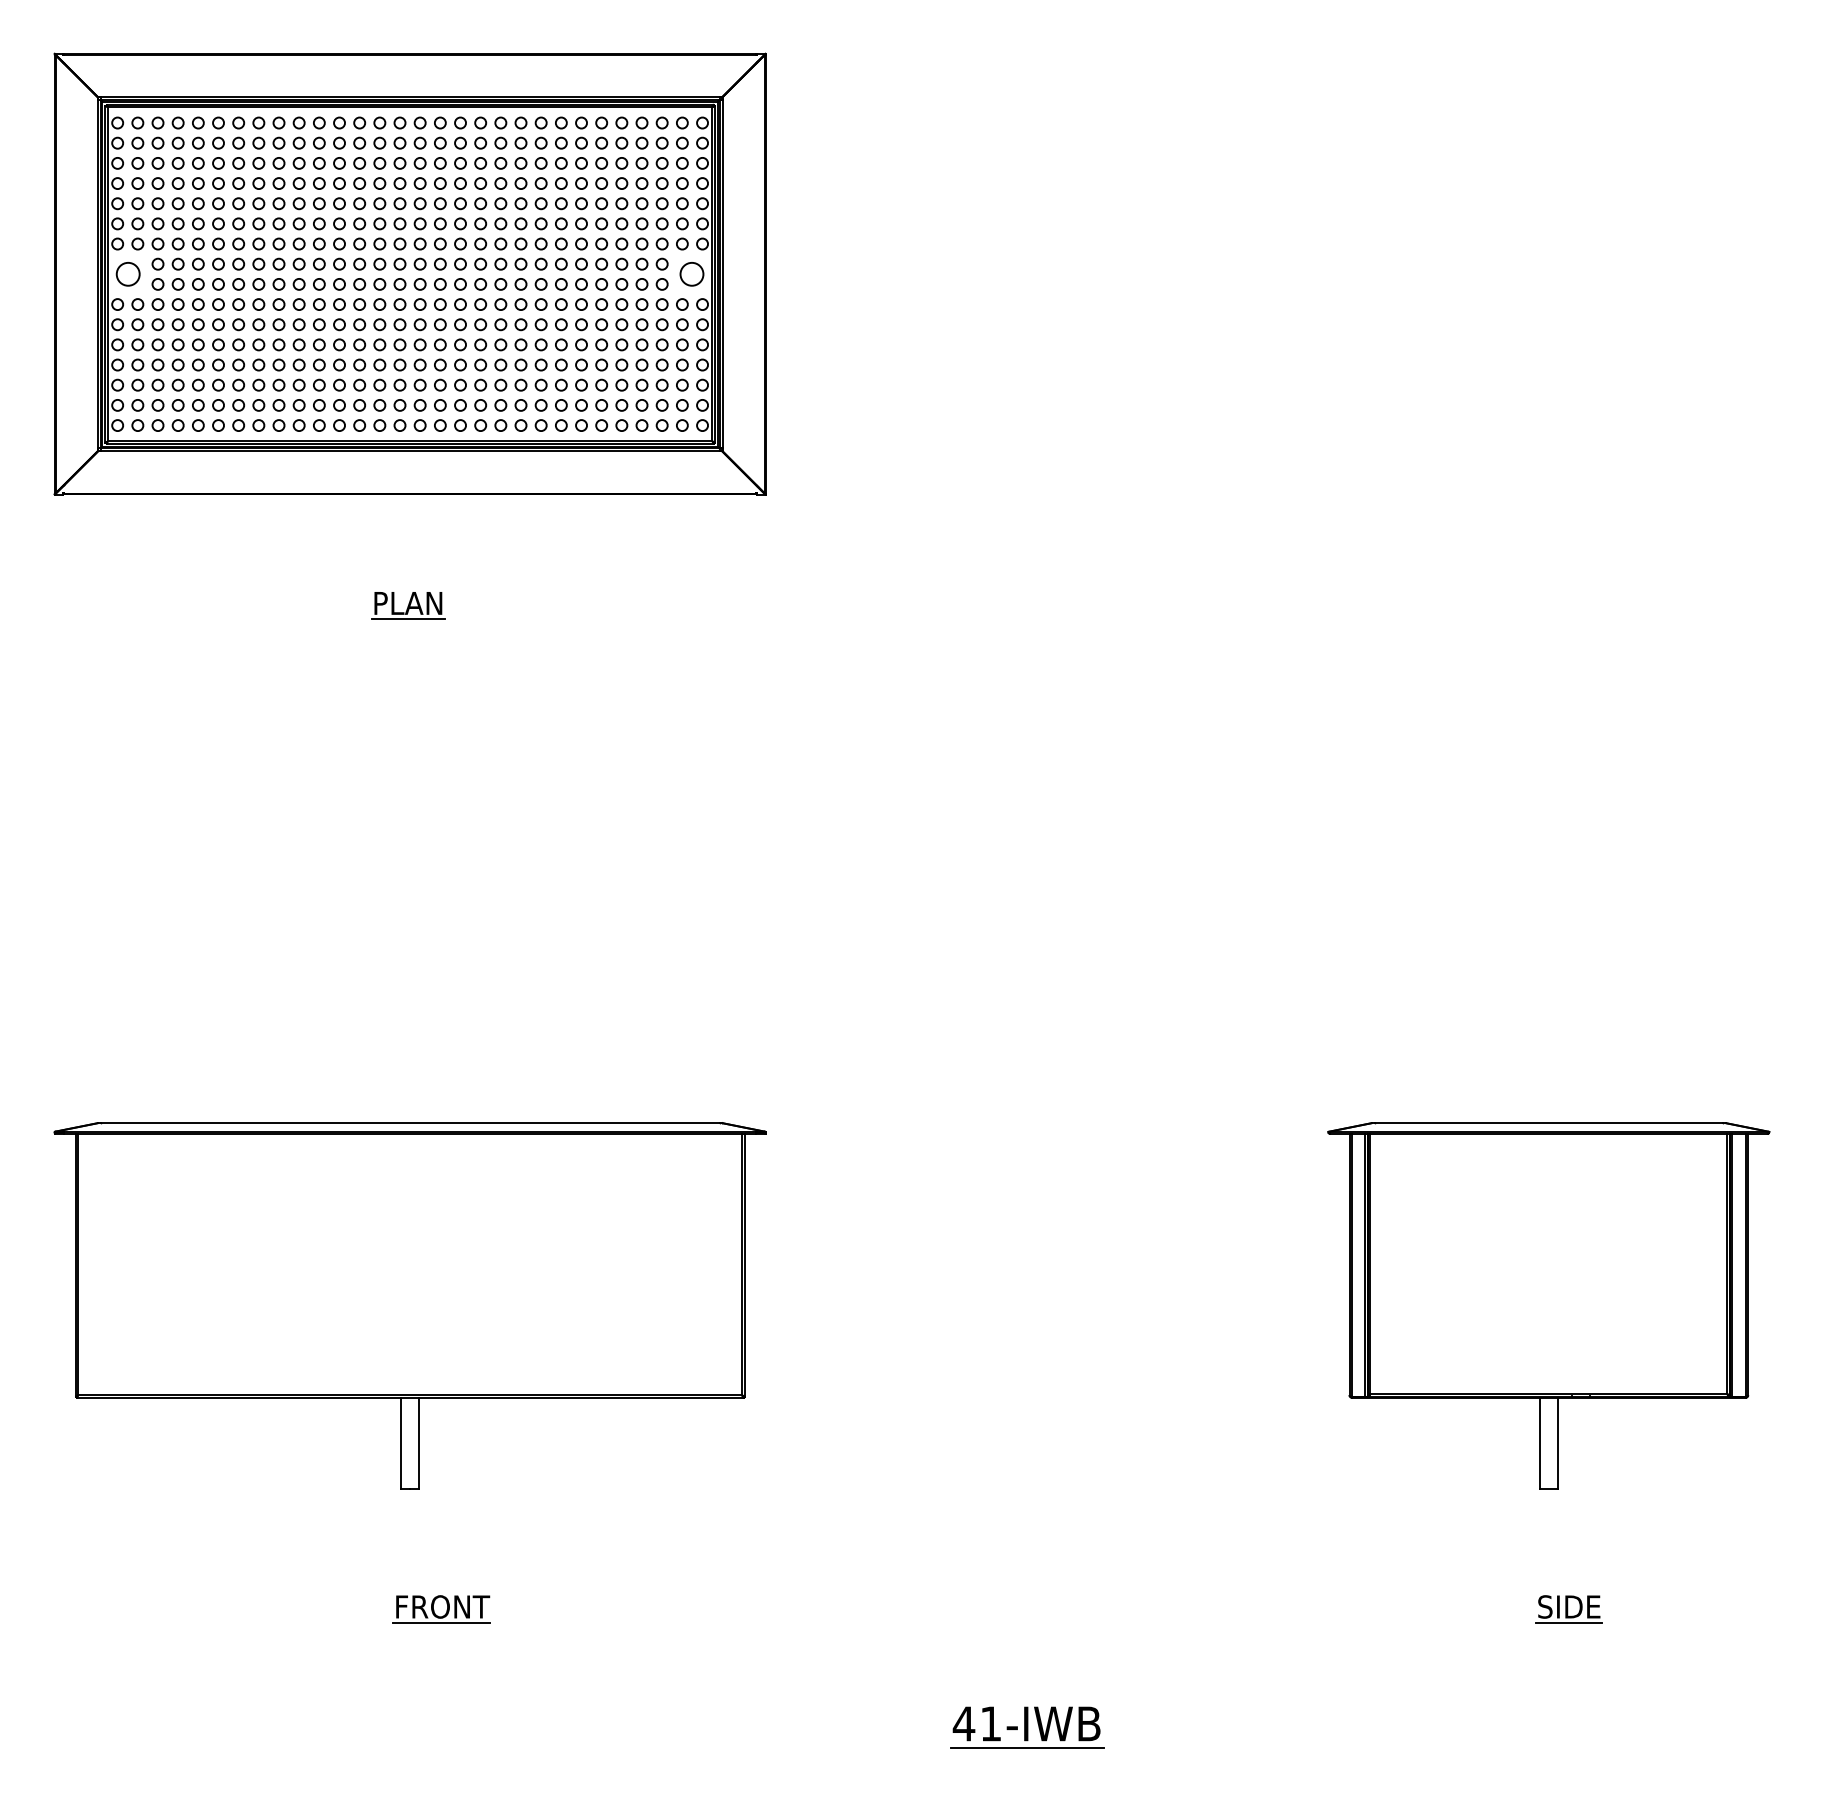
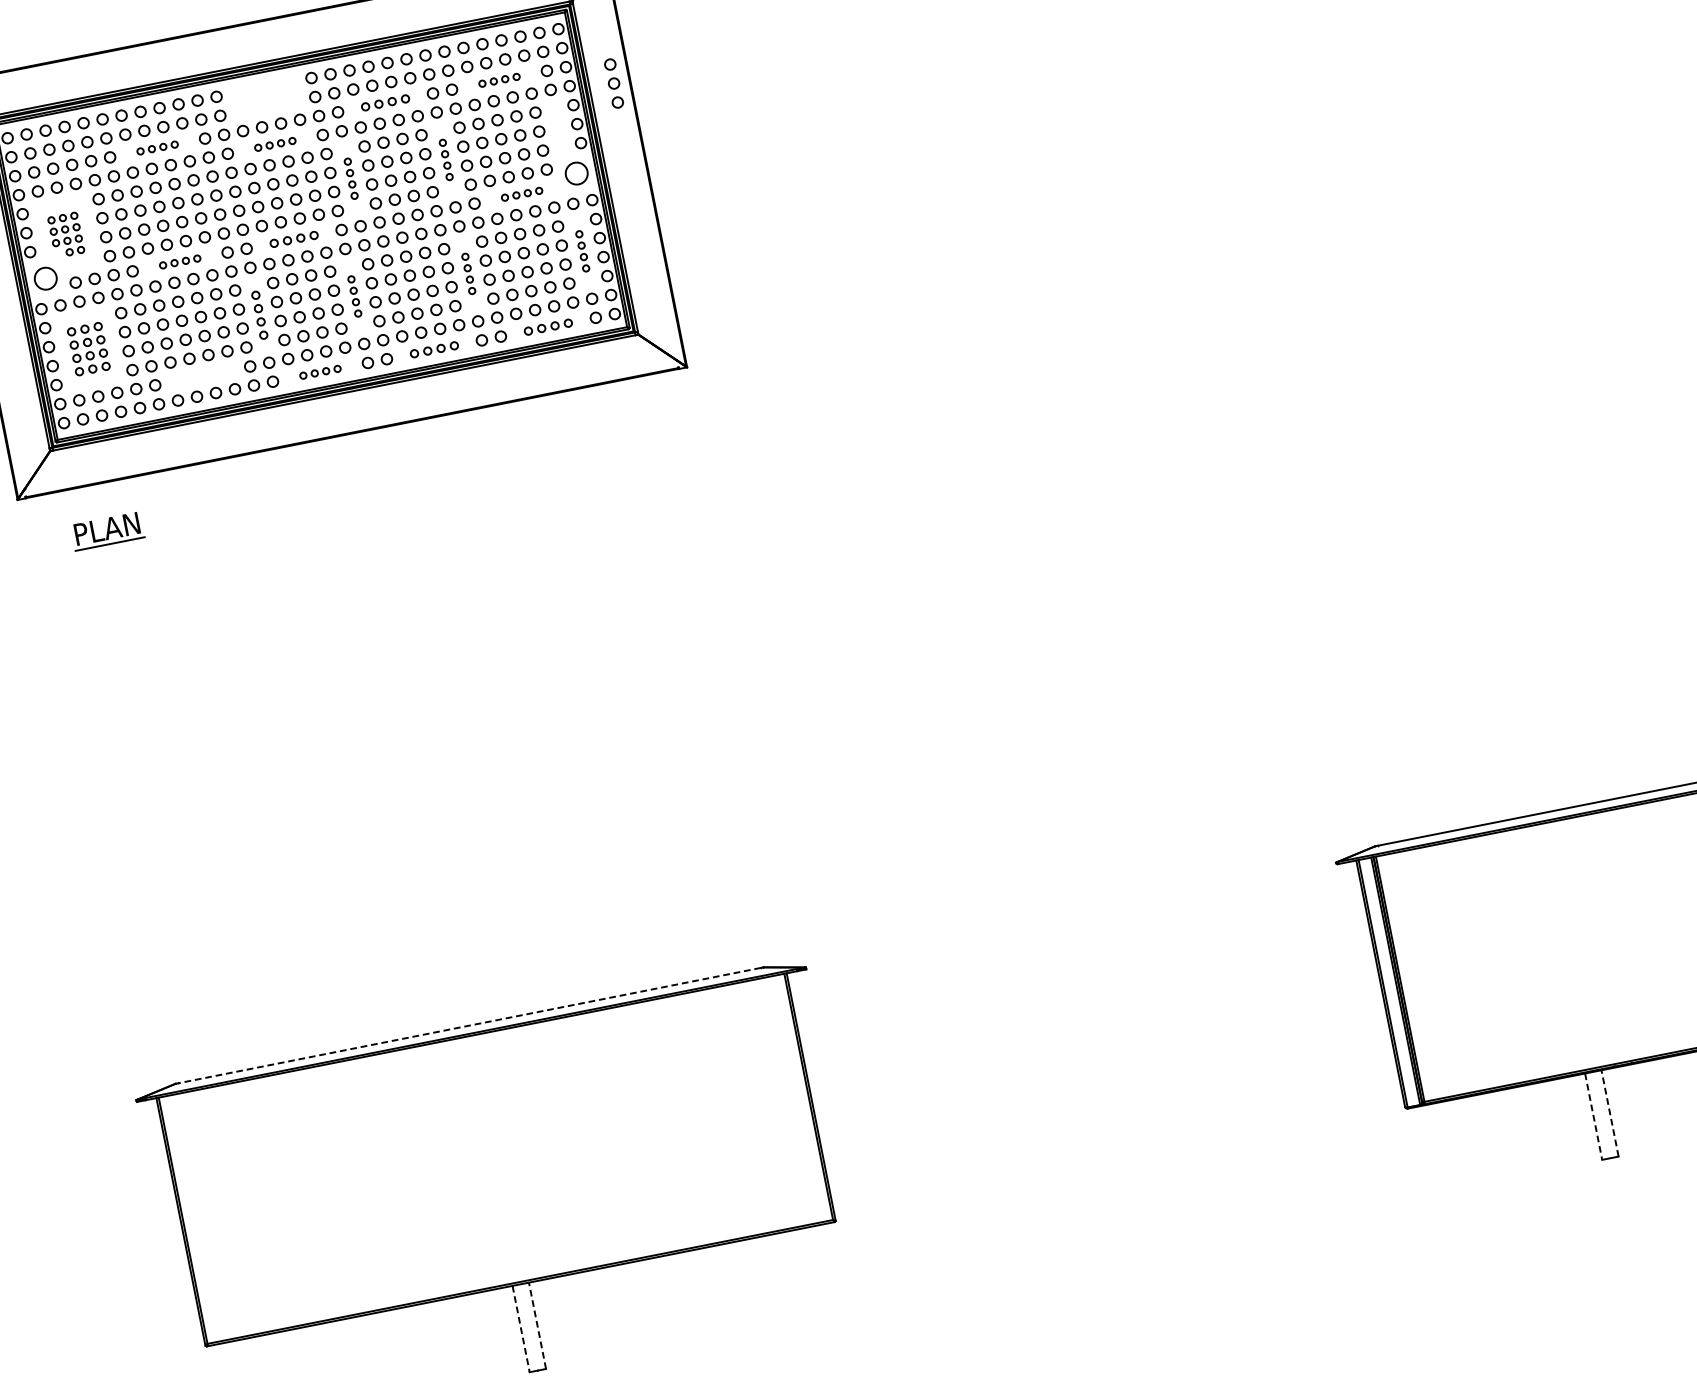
part: (384, 127) -> (259, 92), removed
part: (268, 163) -> (157, 148), size x0.6
part: (510, 163) -> (385, 103), size x0.7
part: (631, 163) -> (499, 80), size x0.6
part: (389, 183) -> (274, 144), size x0.6
part: (682, 223) -> (614, 83), moved
part: (157, 233) -> (65, 234), size x0.6
part: (460, 233) -> (351, 178), size x0.6
part: (561, 233) -> (446, 159), size x0.6
part: (268, 284) -> (179, 262), size x0.6
part: (389, 284) -> (293, 239), size x0.7
part: (631, 284) -> (521, 194), size x0.6
part: (157, 354) -> (88, 348), size x0.7
part: (339, 354) -> (259, 314), size x0.7
part: (440, 354) -> (354, 296), size x0.6
part: (561, 354) -> (468, 273), size x0.6
part: (682, 354) -> (582, 250), size x0.6
part: (268, 405) -> (202, 376), removed
part: (389, 425) -> (320, 372), size x0.6
part: (510, 425) -> (434, 349), size x0.7
part: (631, 425) -> (547, 327), size x0.7
part: (408, 605) -> (107, 530), moved
line: (409, 1123) -> (469, 1026), solid -> dashed
line: (401, 1443) -> (521, 1328), solid -> dashed
line: (418, 1443) -> (537, 1325), solid -> dashed
line: (1540, 1443) -> (1593, 1116), solid -> dashed
line: (1557, 1443) -> (1609, 1113), solid -> dashed
part: (1568, 1609) -> (1651, 1267), removed

